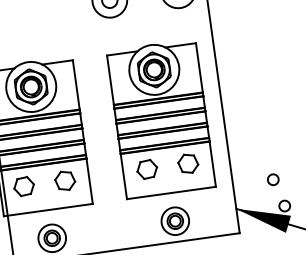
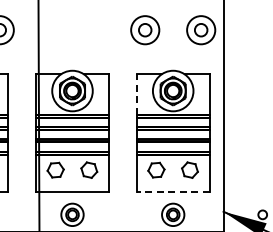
line: (109, 79) -> (136, 93), solid -> dashed
circle: (273, 179) -> (256, 192), removed
line: (170, 192) -> (172, 191), solid -> dashed

